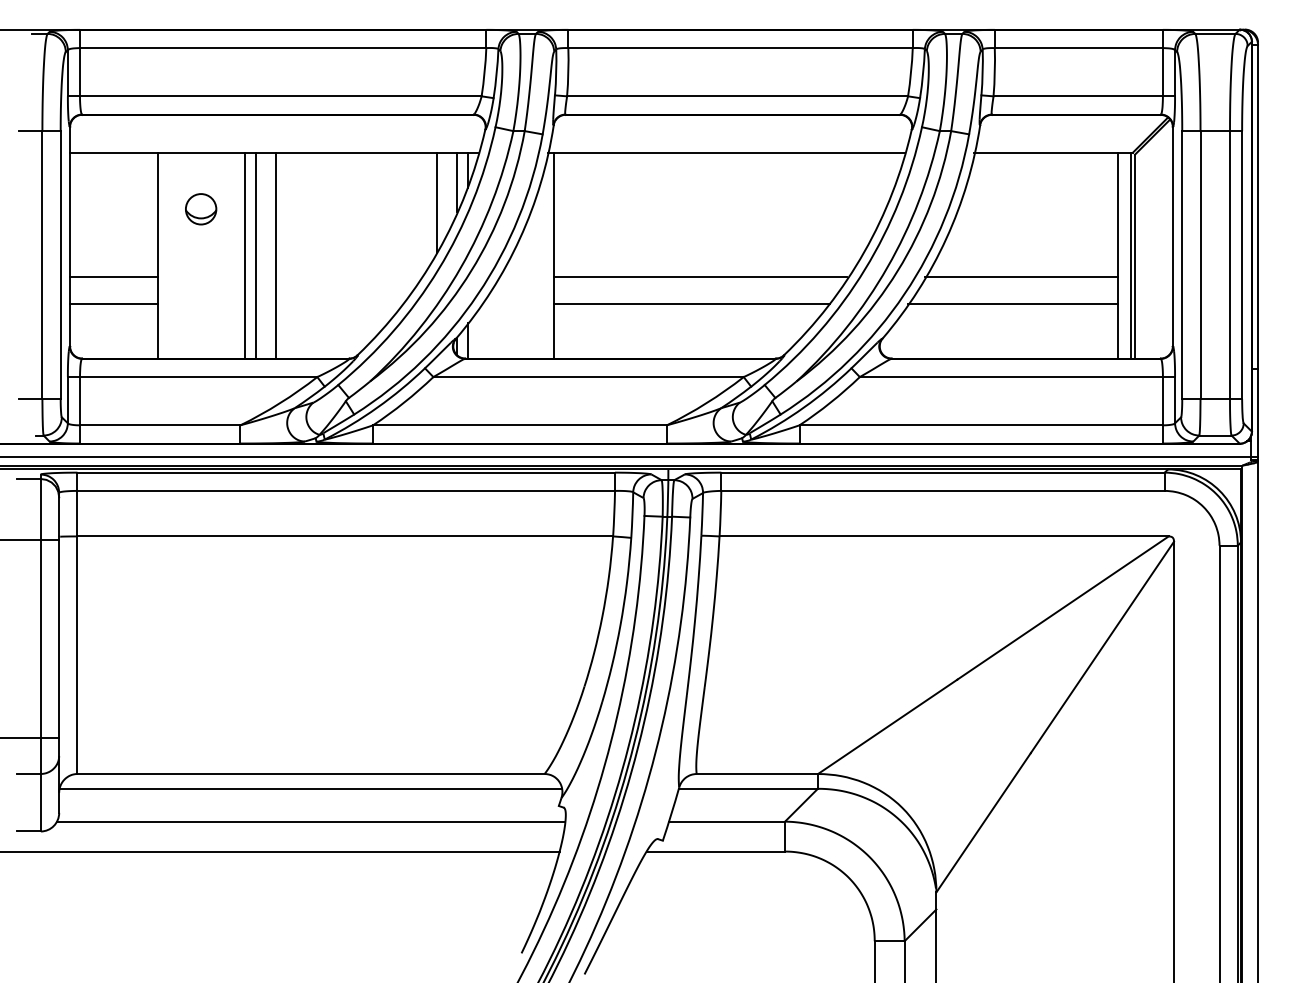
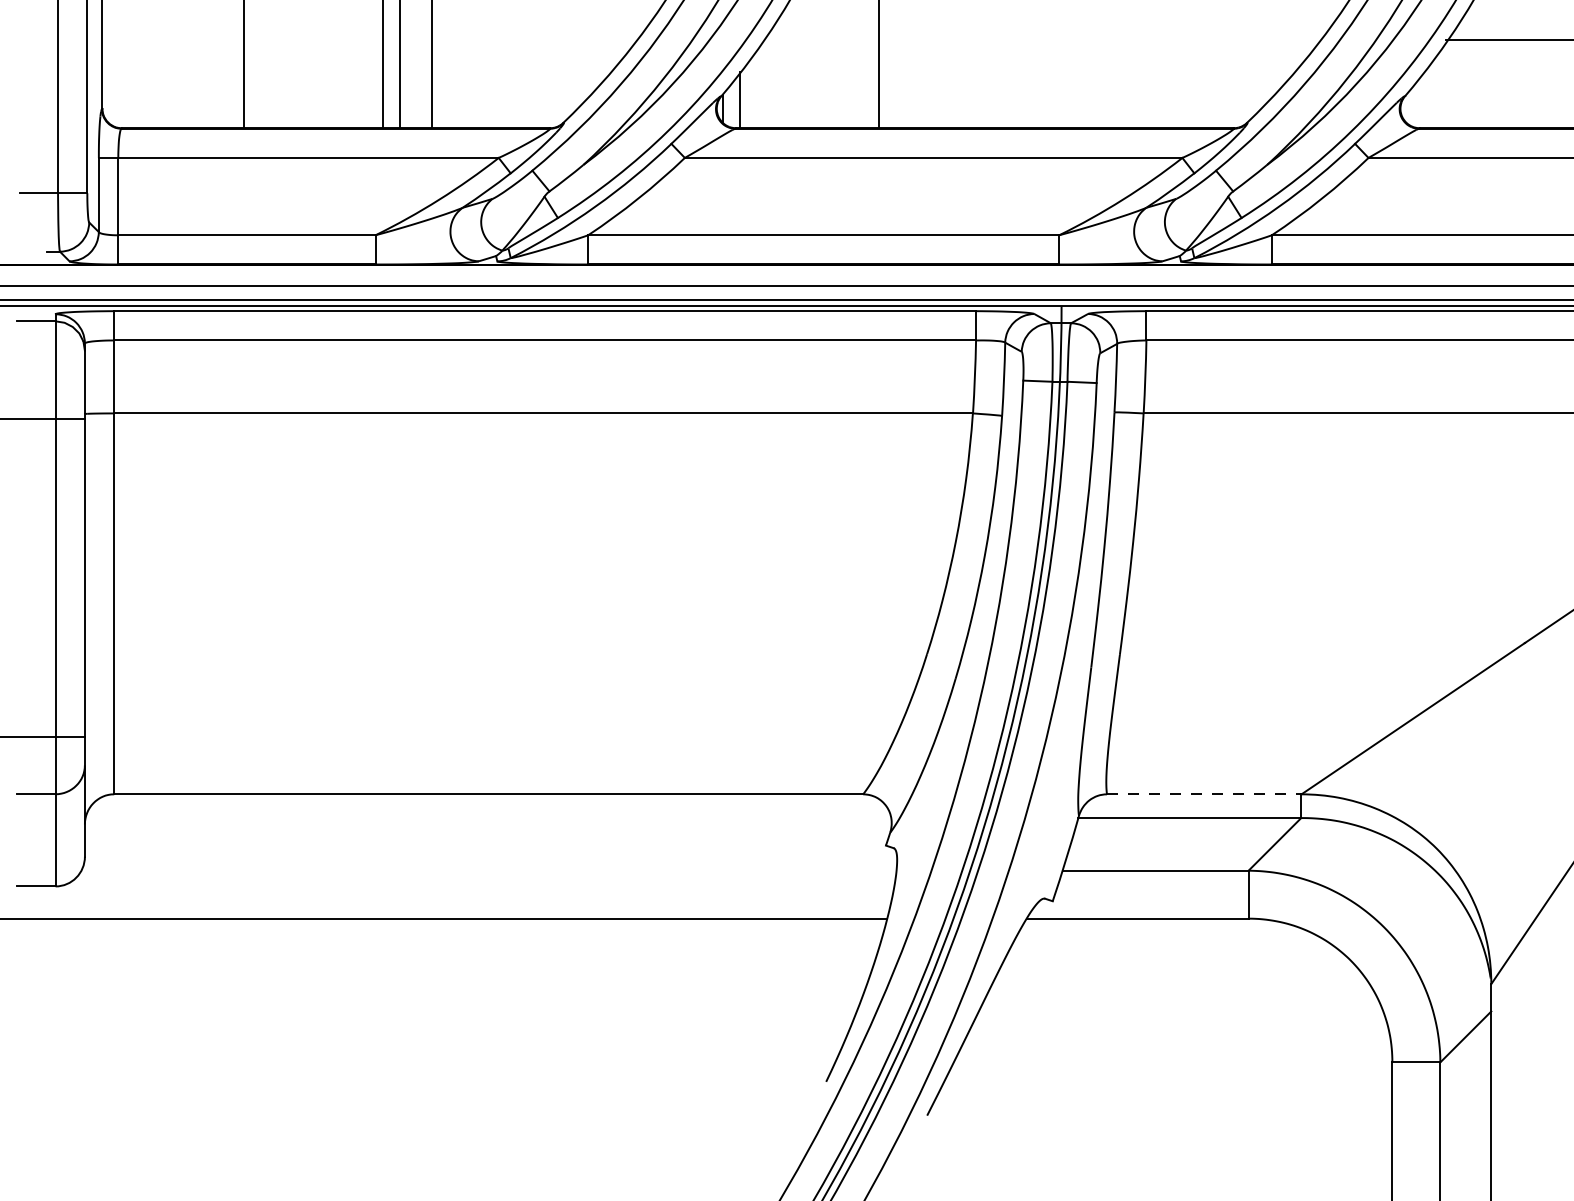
line: (114, 303) -> (173, 39), removed
line: (691, 303) -> (1098, 39), removed
line: (757, 774) -> (1204, 795), solid -> dashed
line: (310, 788) -> (487, 817), removed
line: (310, 821) -> (487, 870), removed

